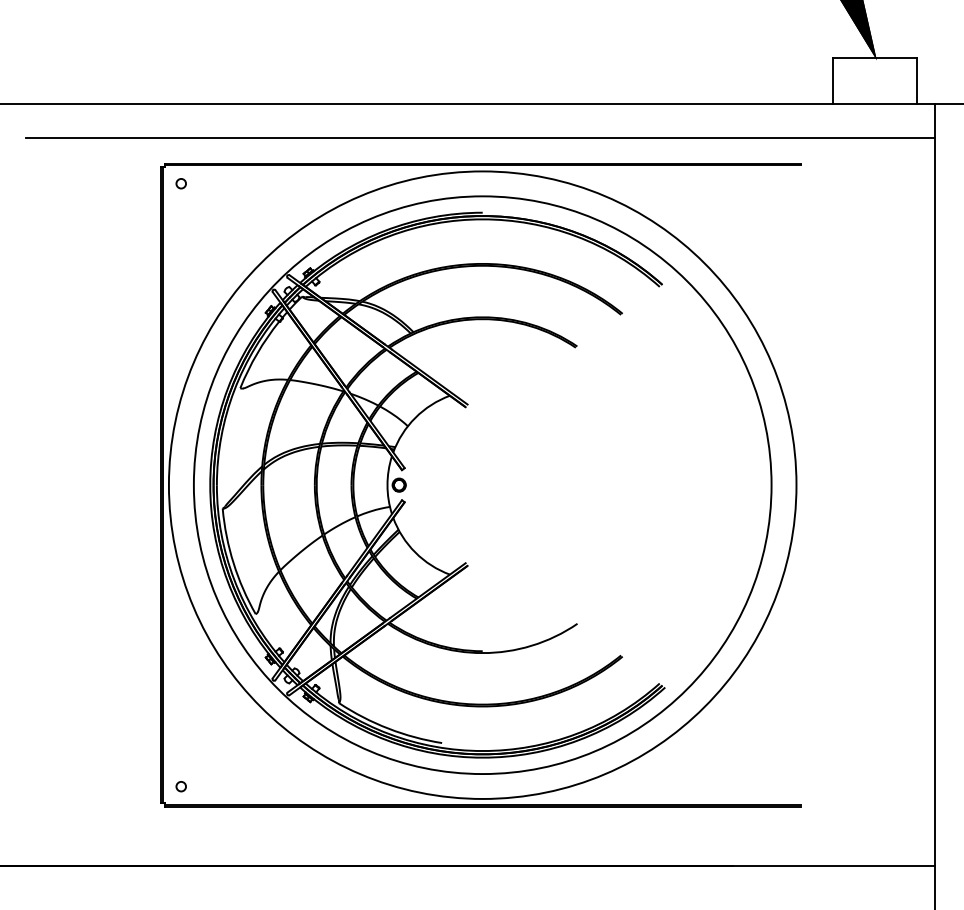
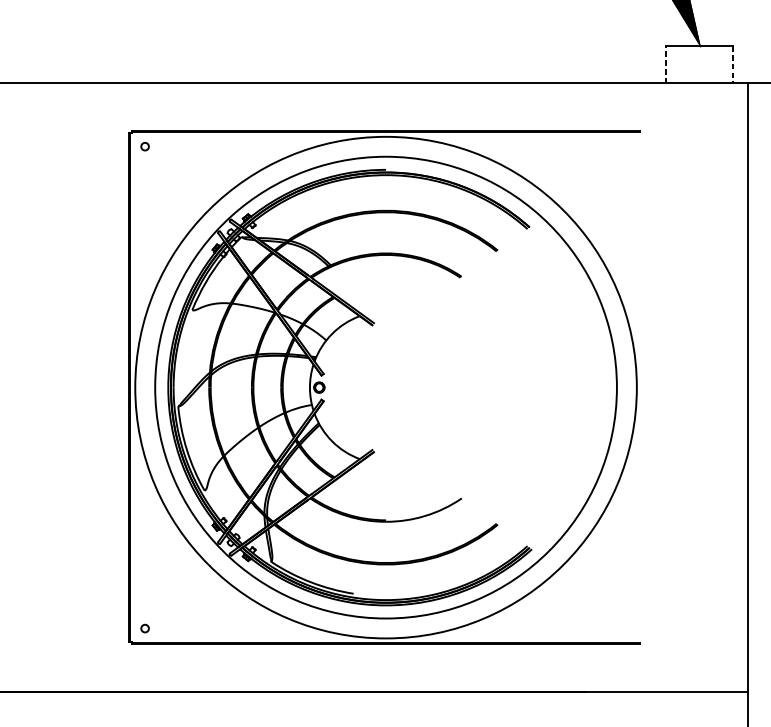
line: (833, 80) -> (666, 64), solid -> dashed
line: (917, 81) -> (733, 64), solid -> dashed
line: (480, 138) -> (384, 110), removed

